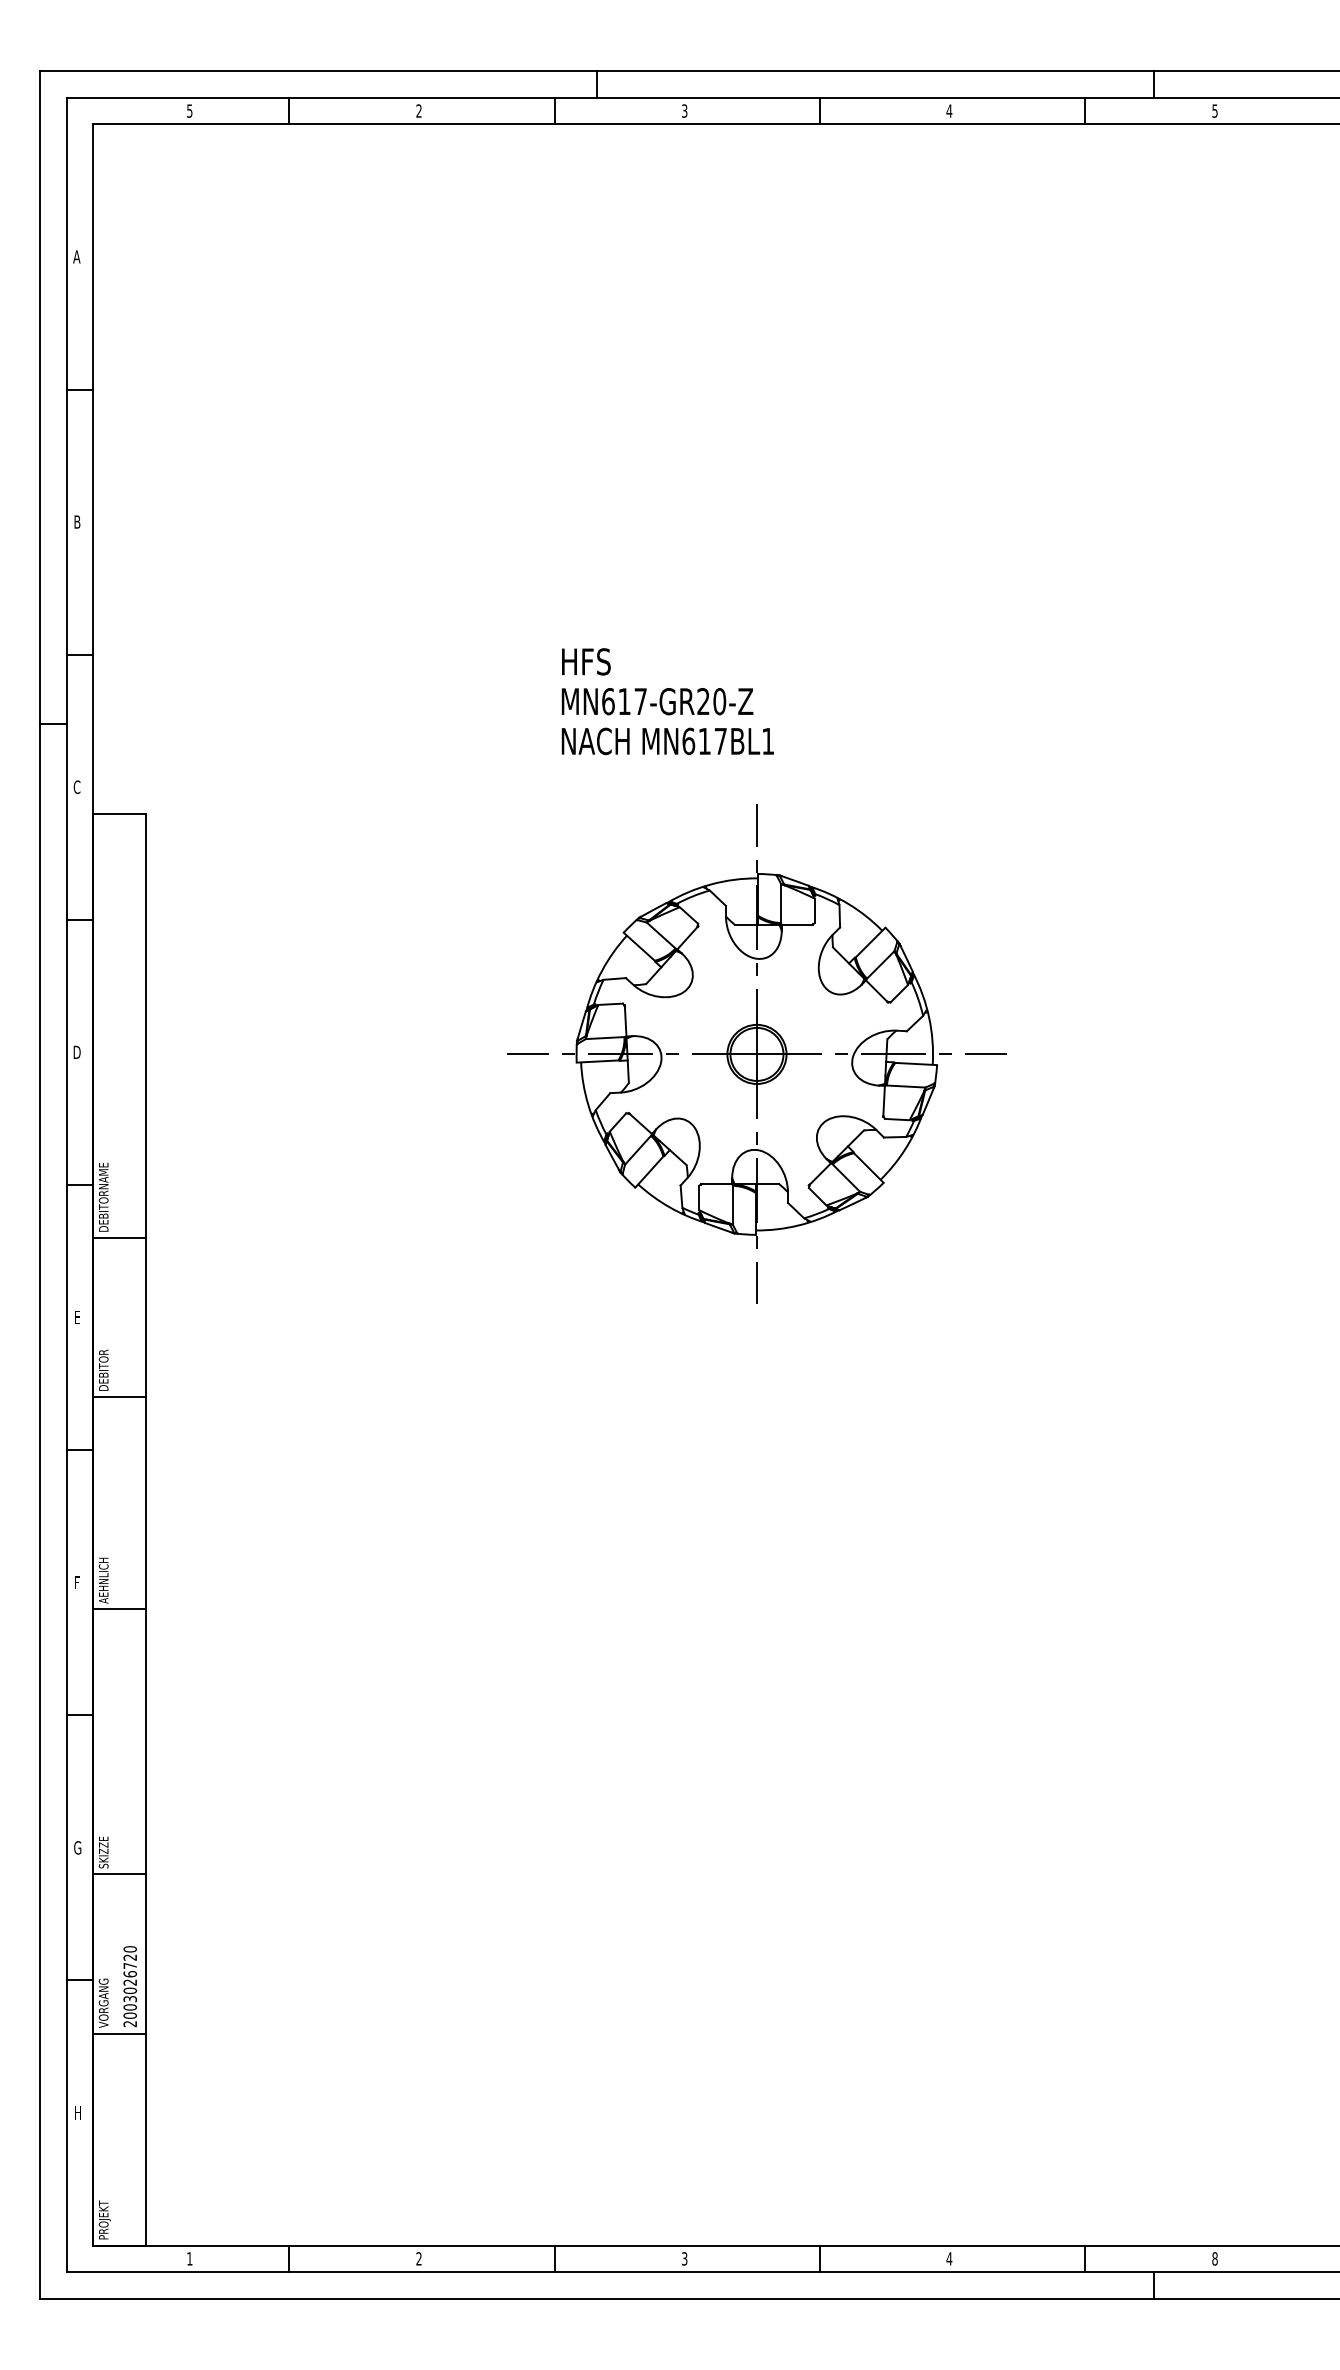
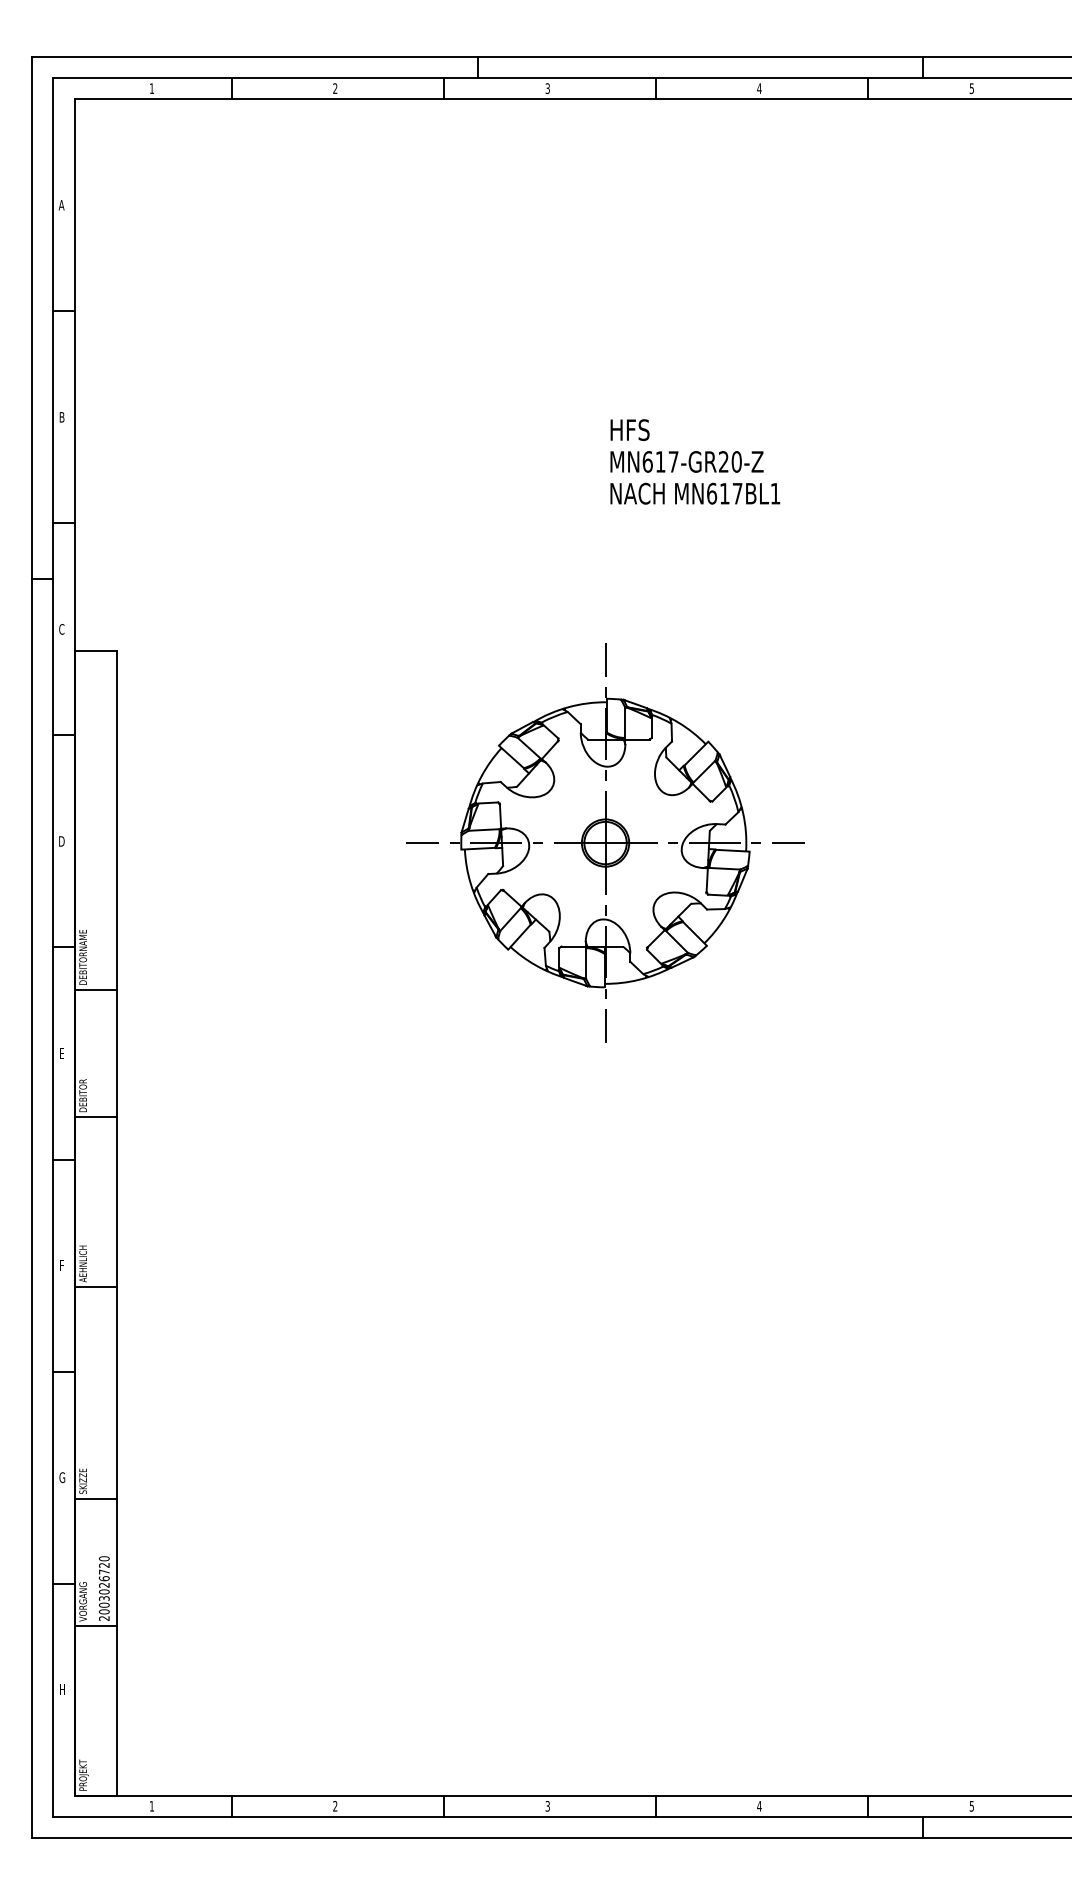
text: (189, 110) -> (151, 88), 5 -> 1
text: (668, 701) -> (695, 461), moved
text: (1214, 2259) -> (971, 1806), 8 -> 5

